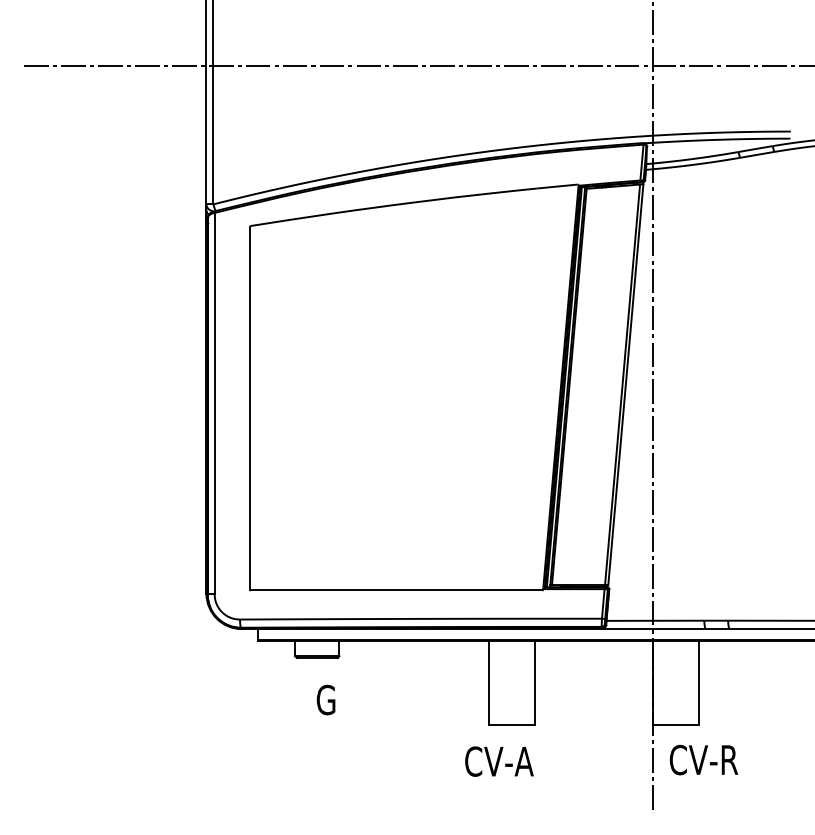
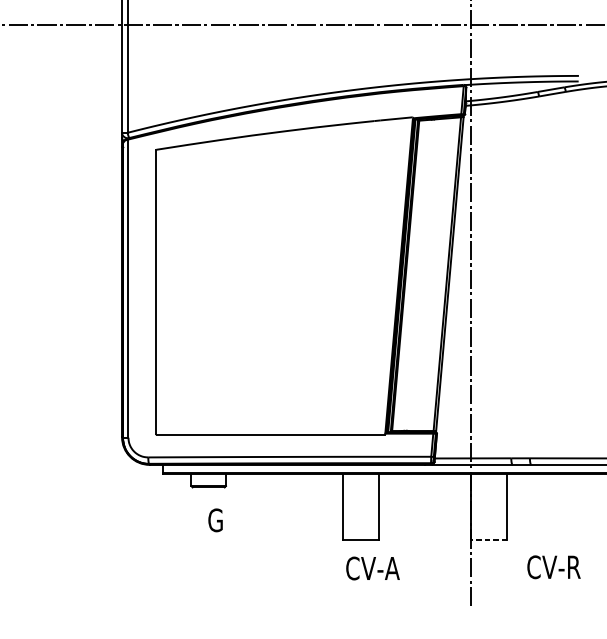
line: (676, 724) -> (489, 539), solid -> dashed
text: (703, 759) -> (553, 566), moved
text: (499, 761) -> (373, 568), moved

